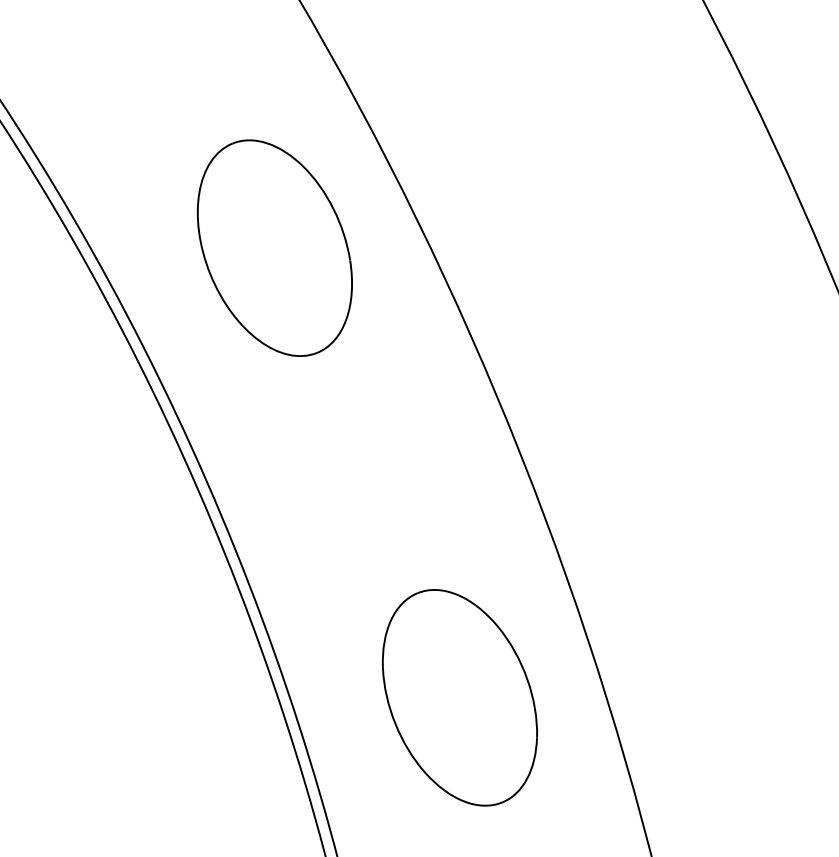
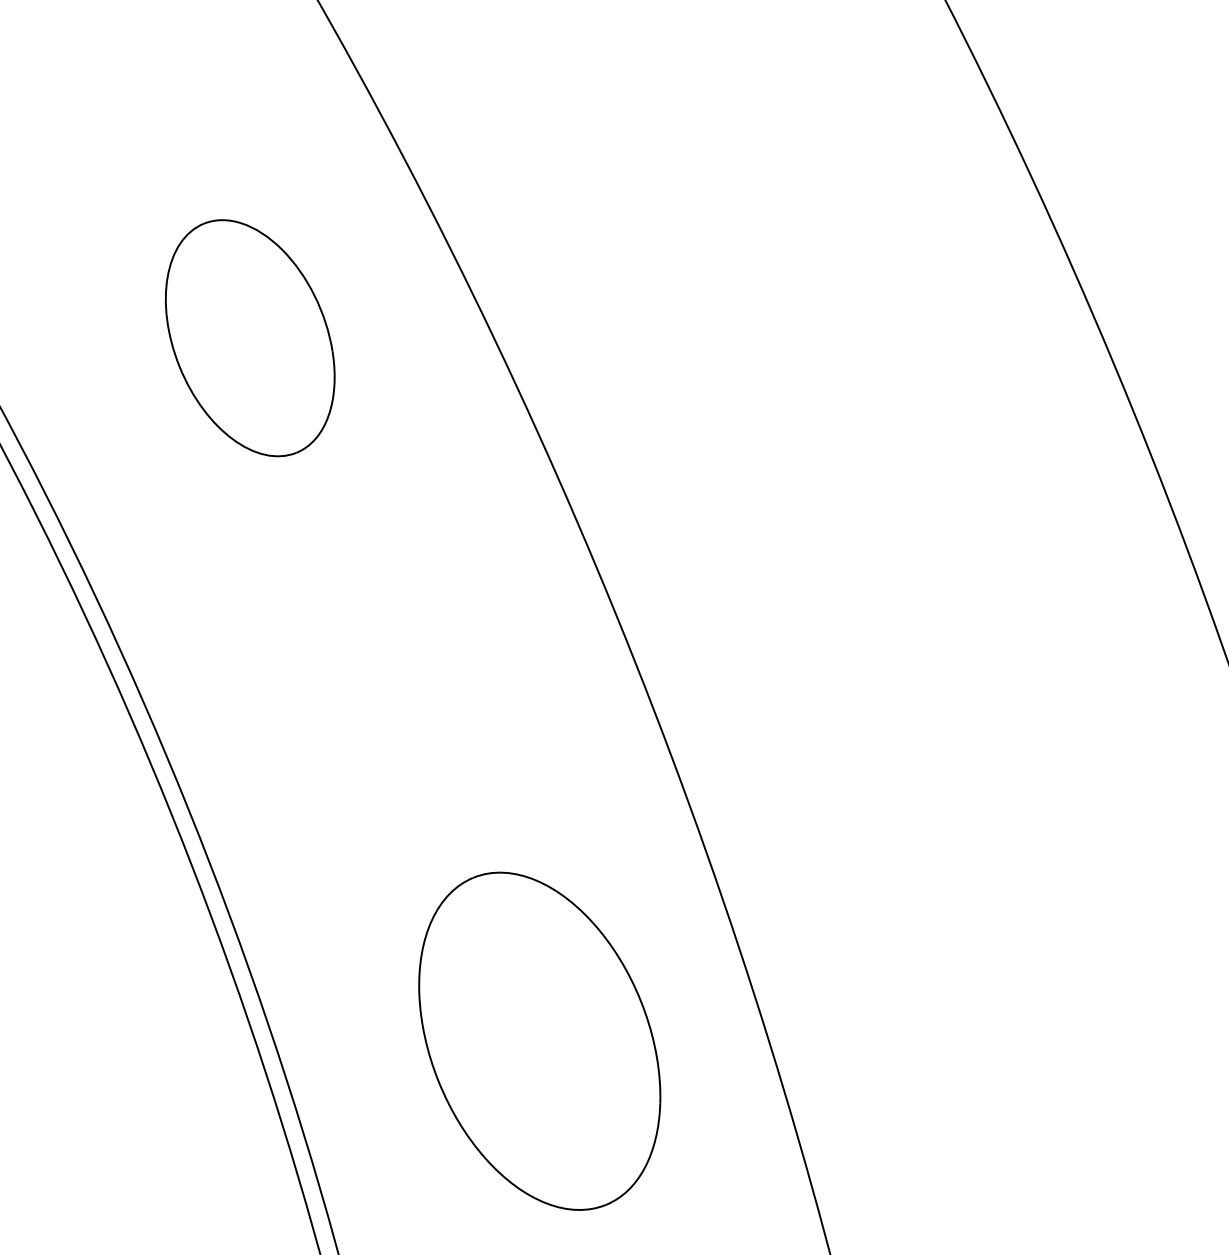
part: (274, 247) -> (249, 337), size x0.7

